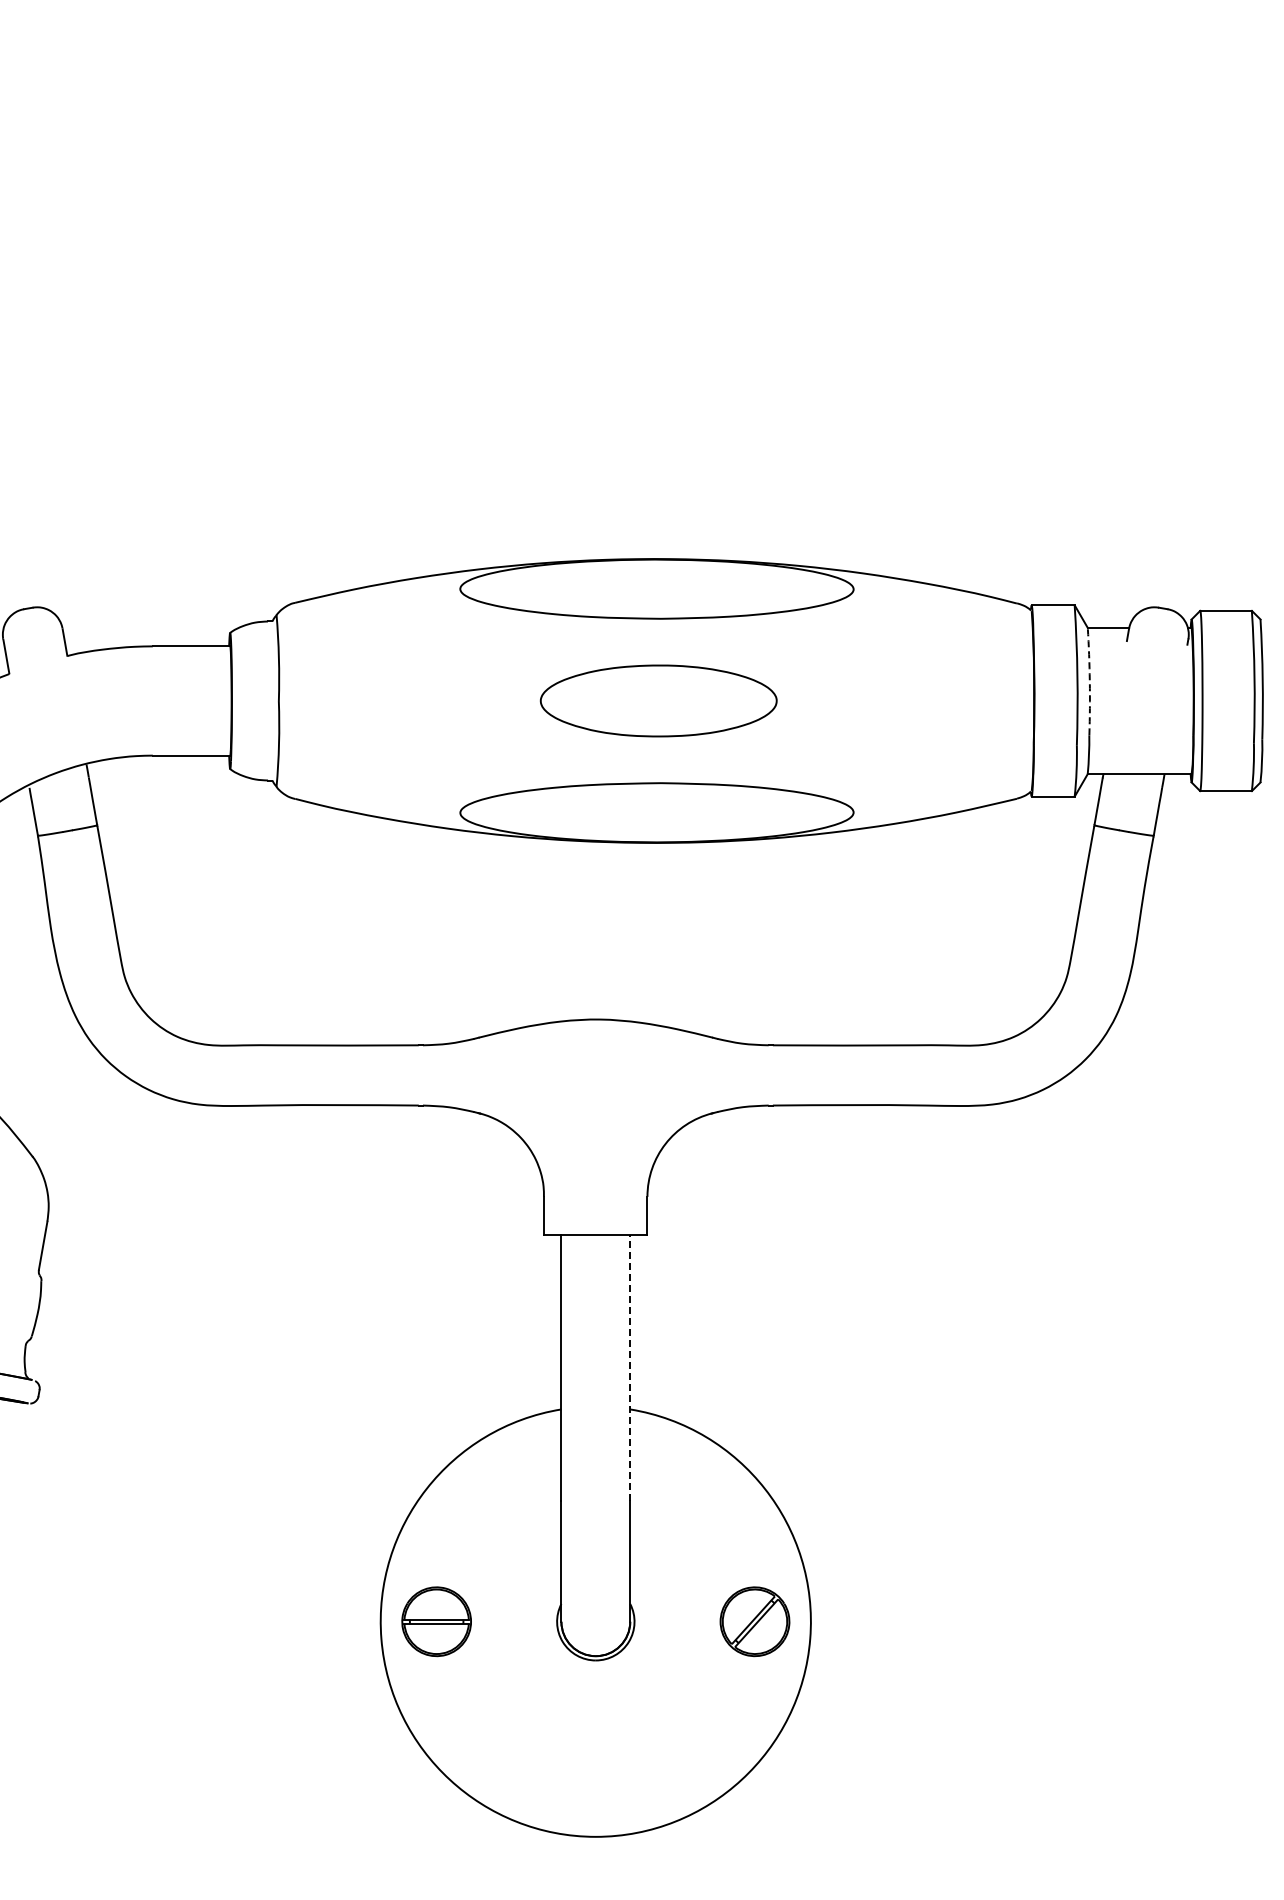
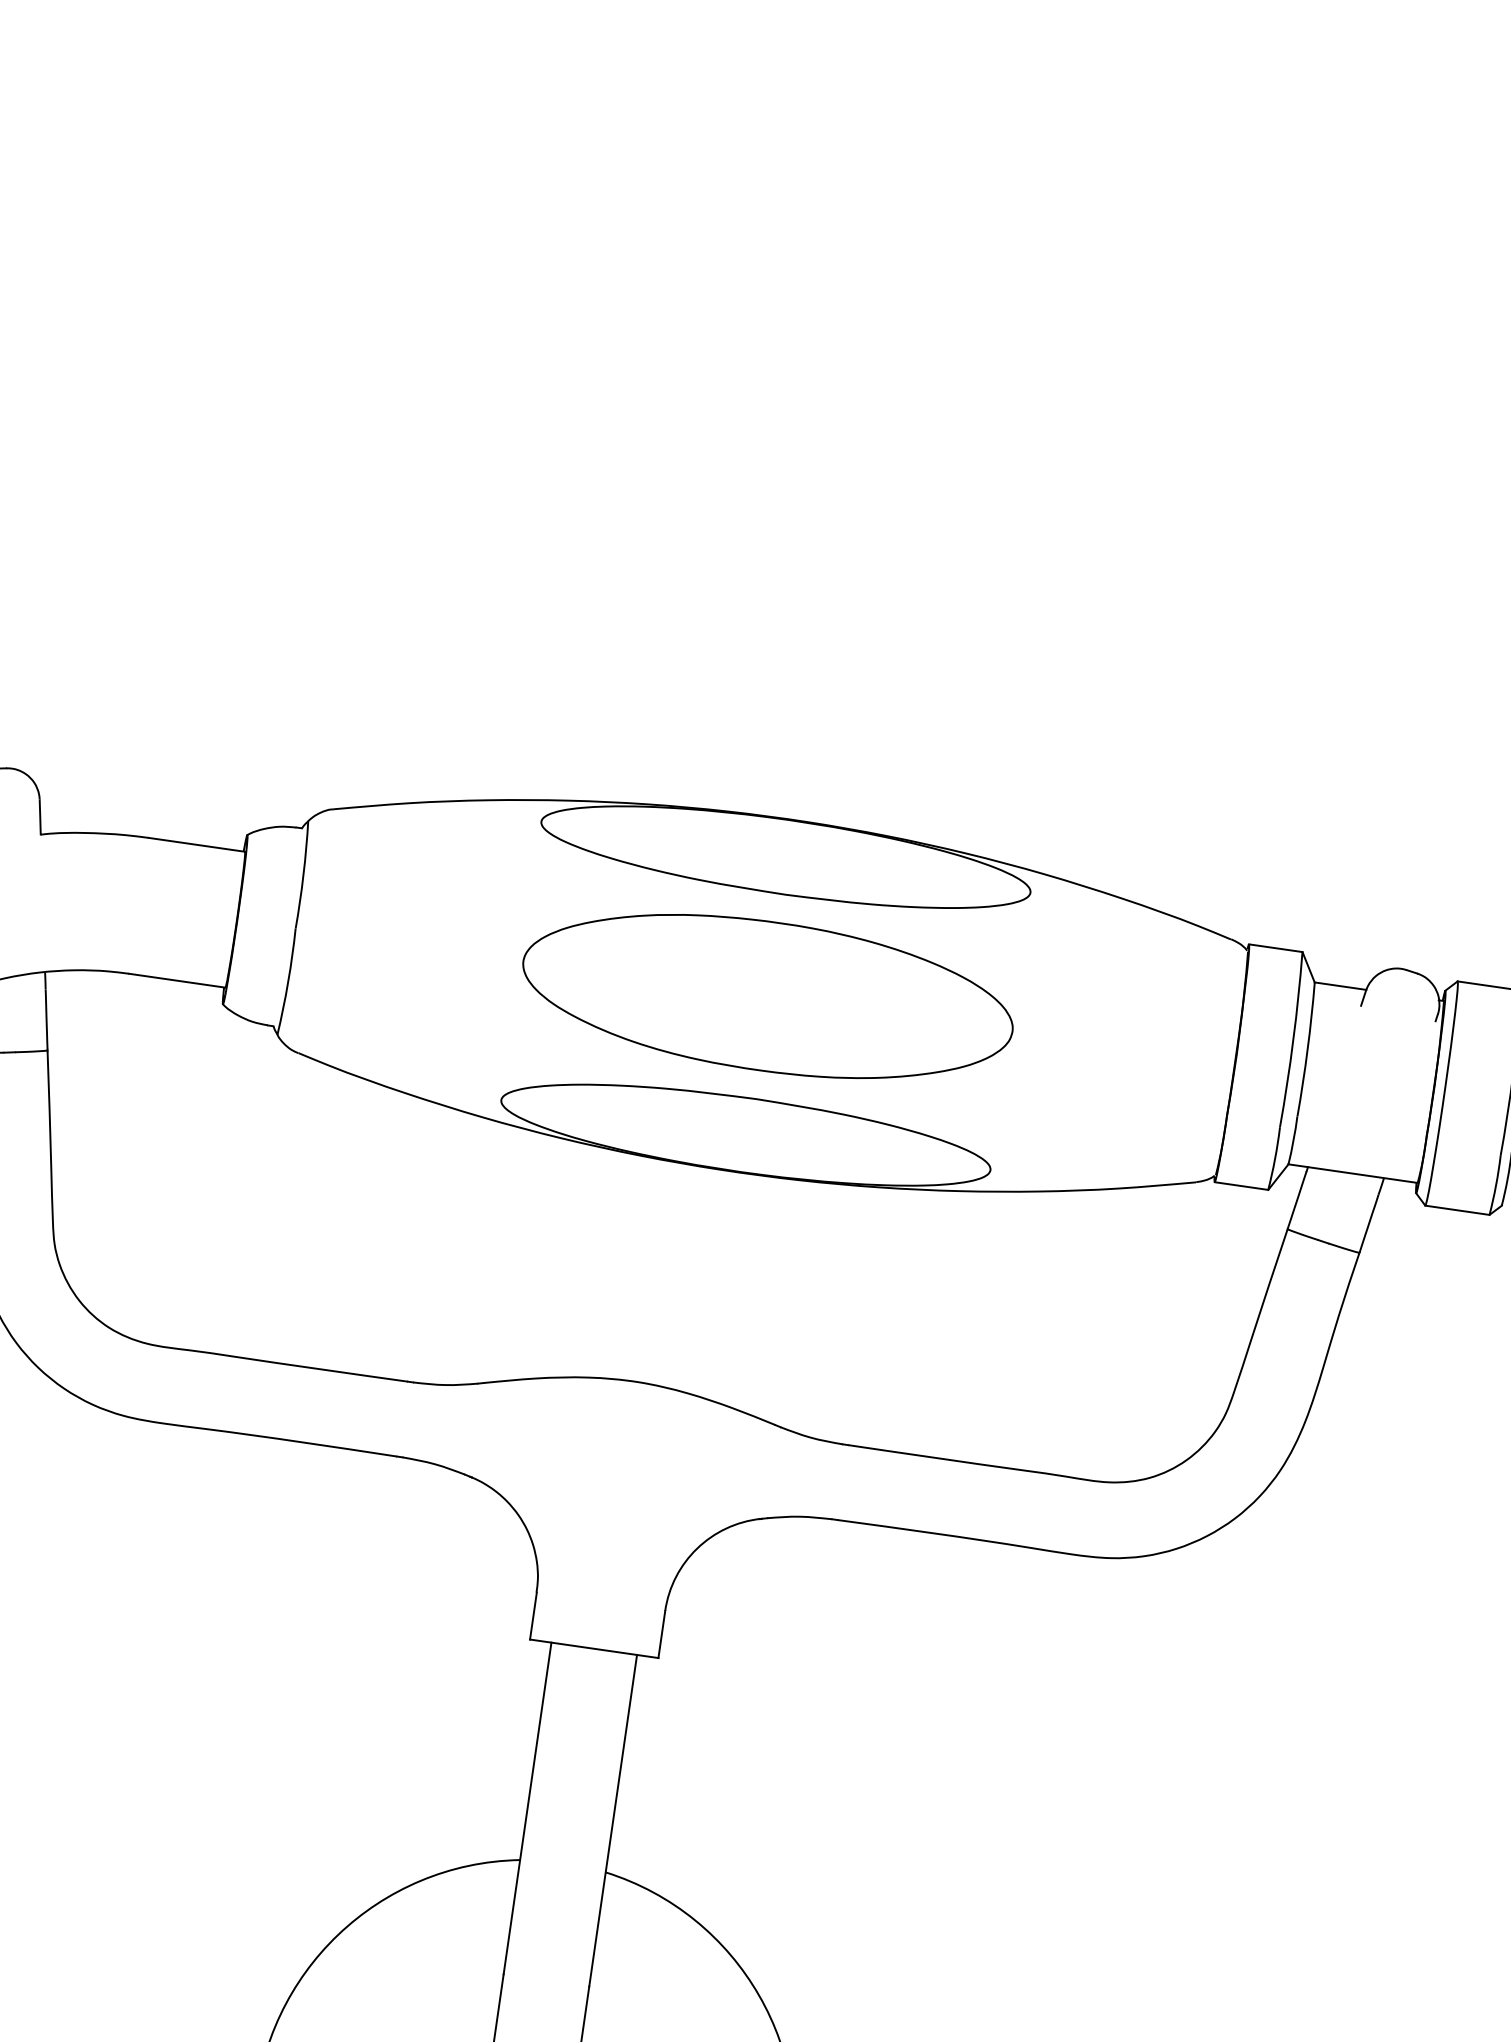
arc: (1089, 681) -> (1307, 1049), dashed -> solid
part: (658, 700) -> (767, 995), size x1.67
line: (630, 1367) -> (613, 1820), dashed -> solid

